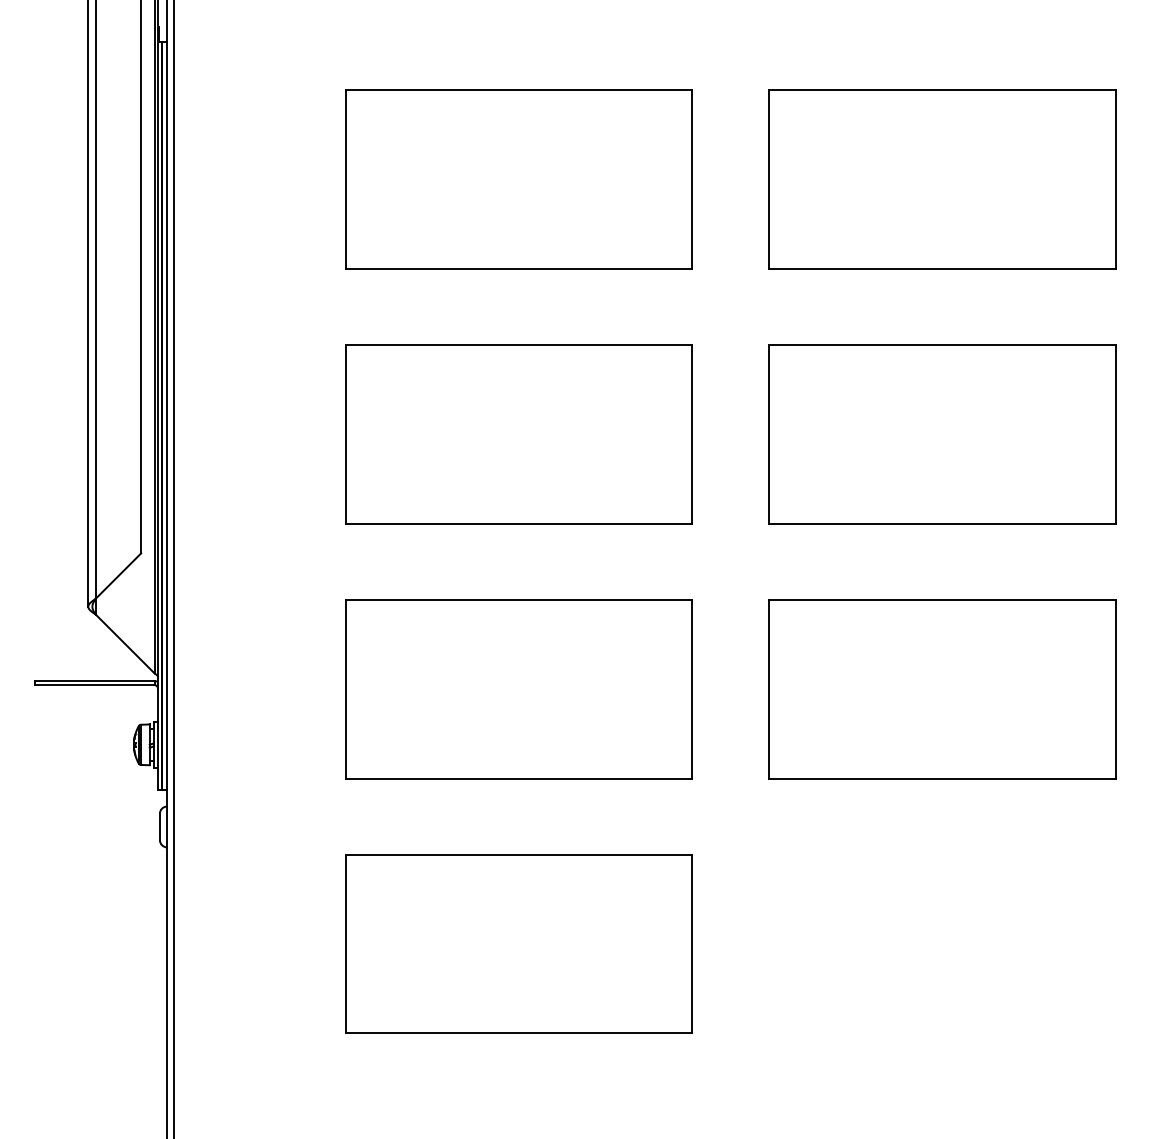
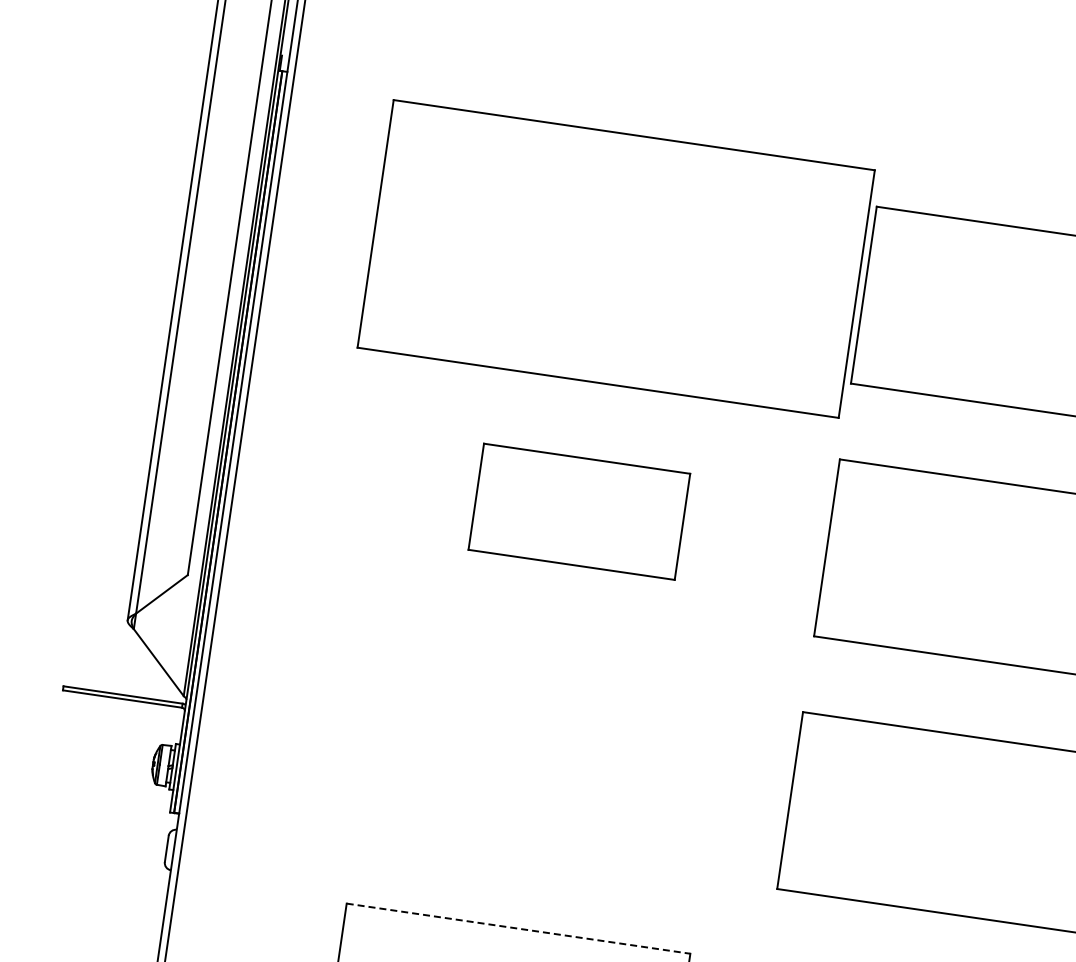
part: (518, 179) -> (615, 259), size x1.4
part: (518, 434) -> (578, 511), size x0.6
part: (518, 689) -> (542, 764), removed
line: (519, 855) -> (519, 929), solid -> dashed

